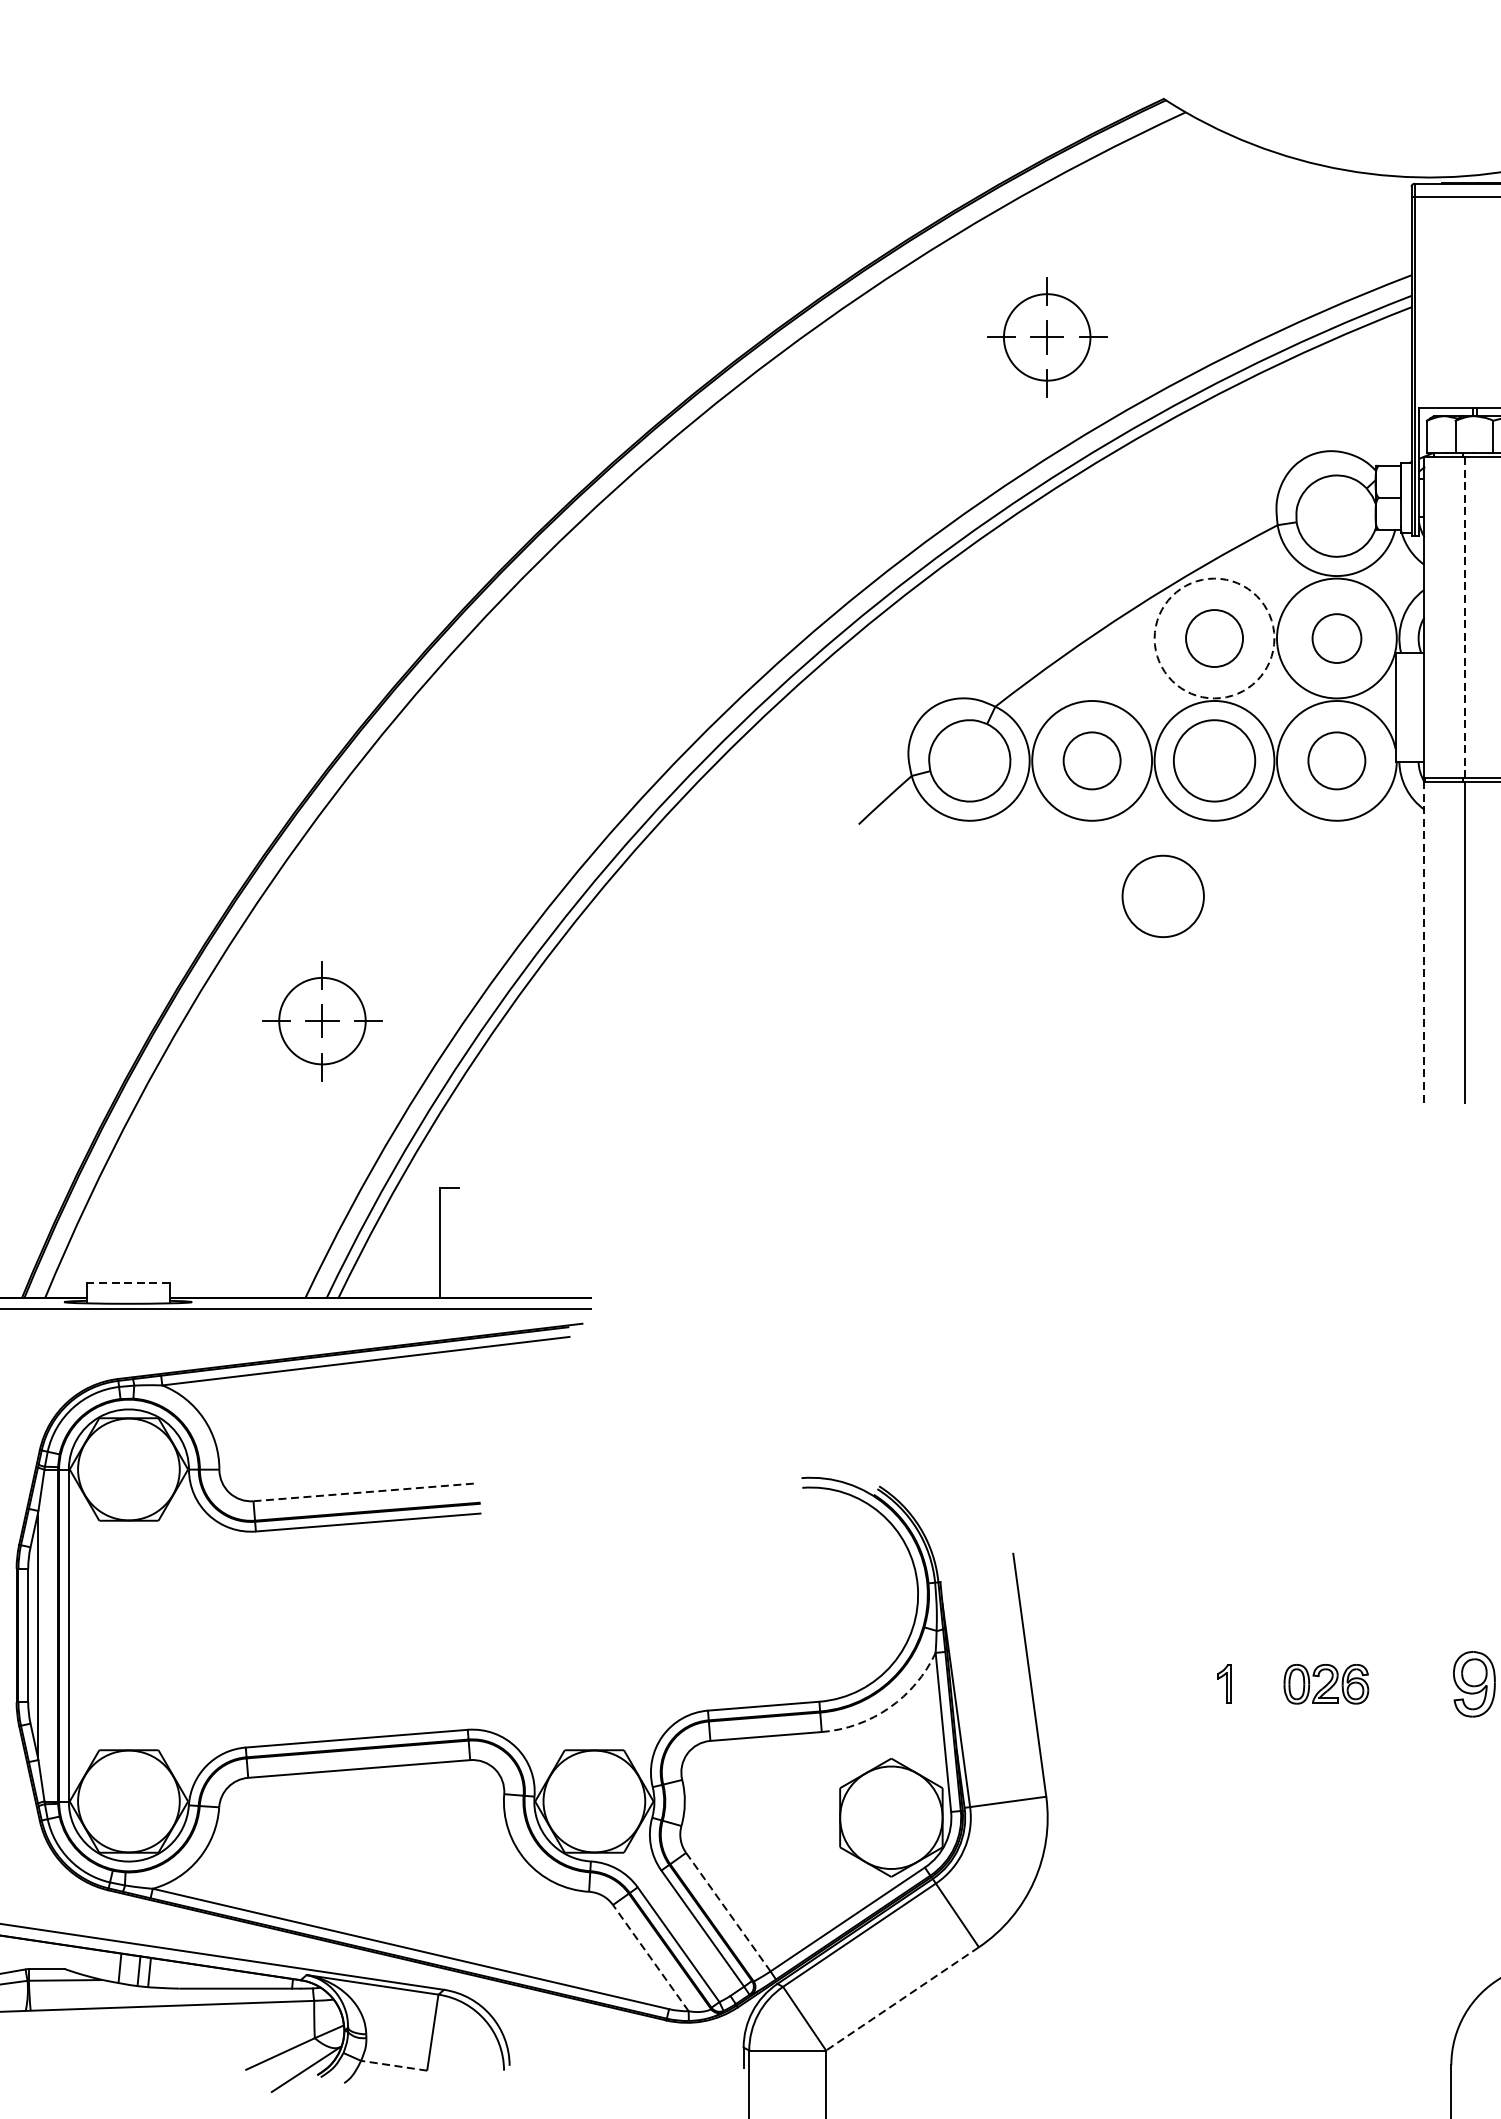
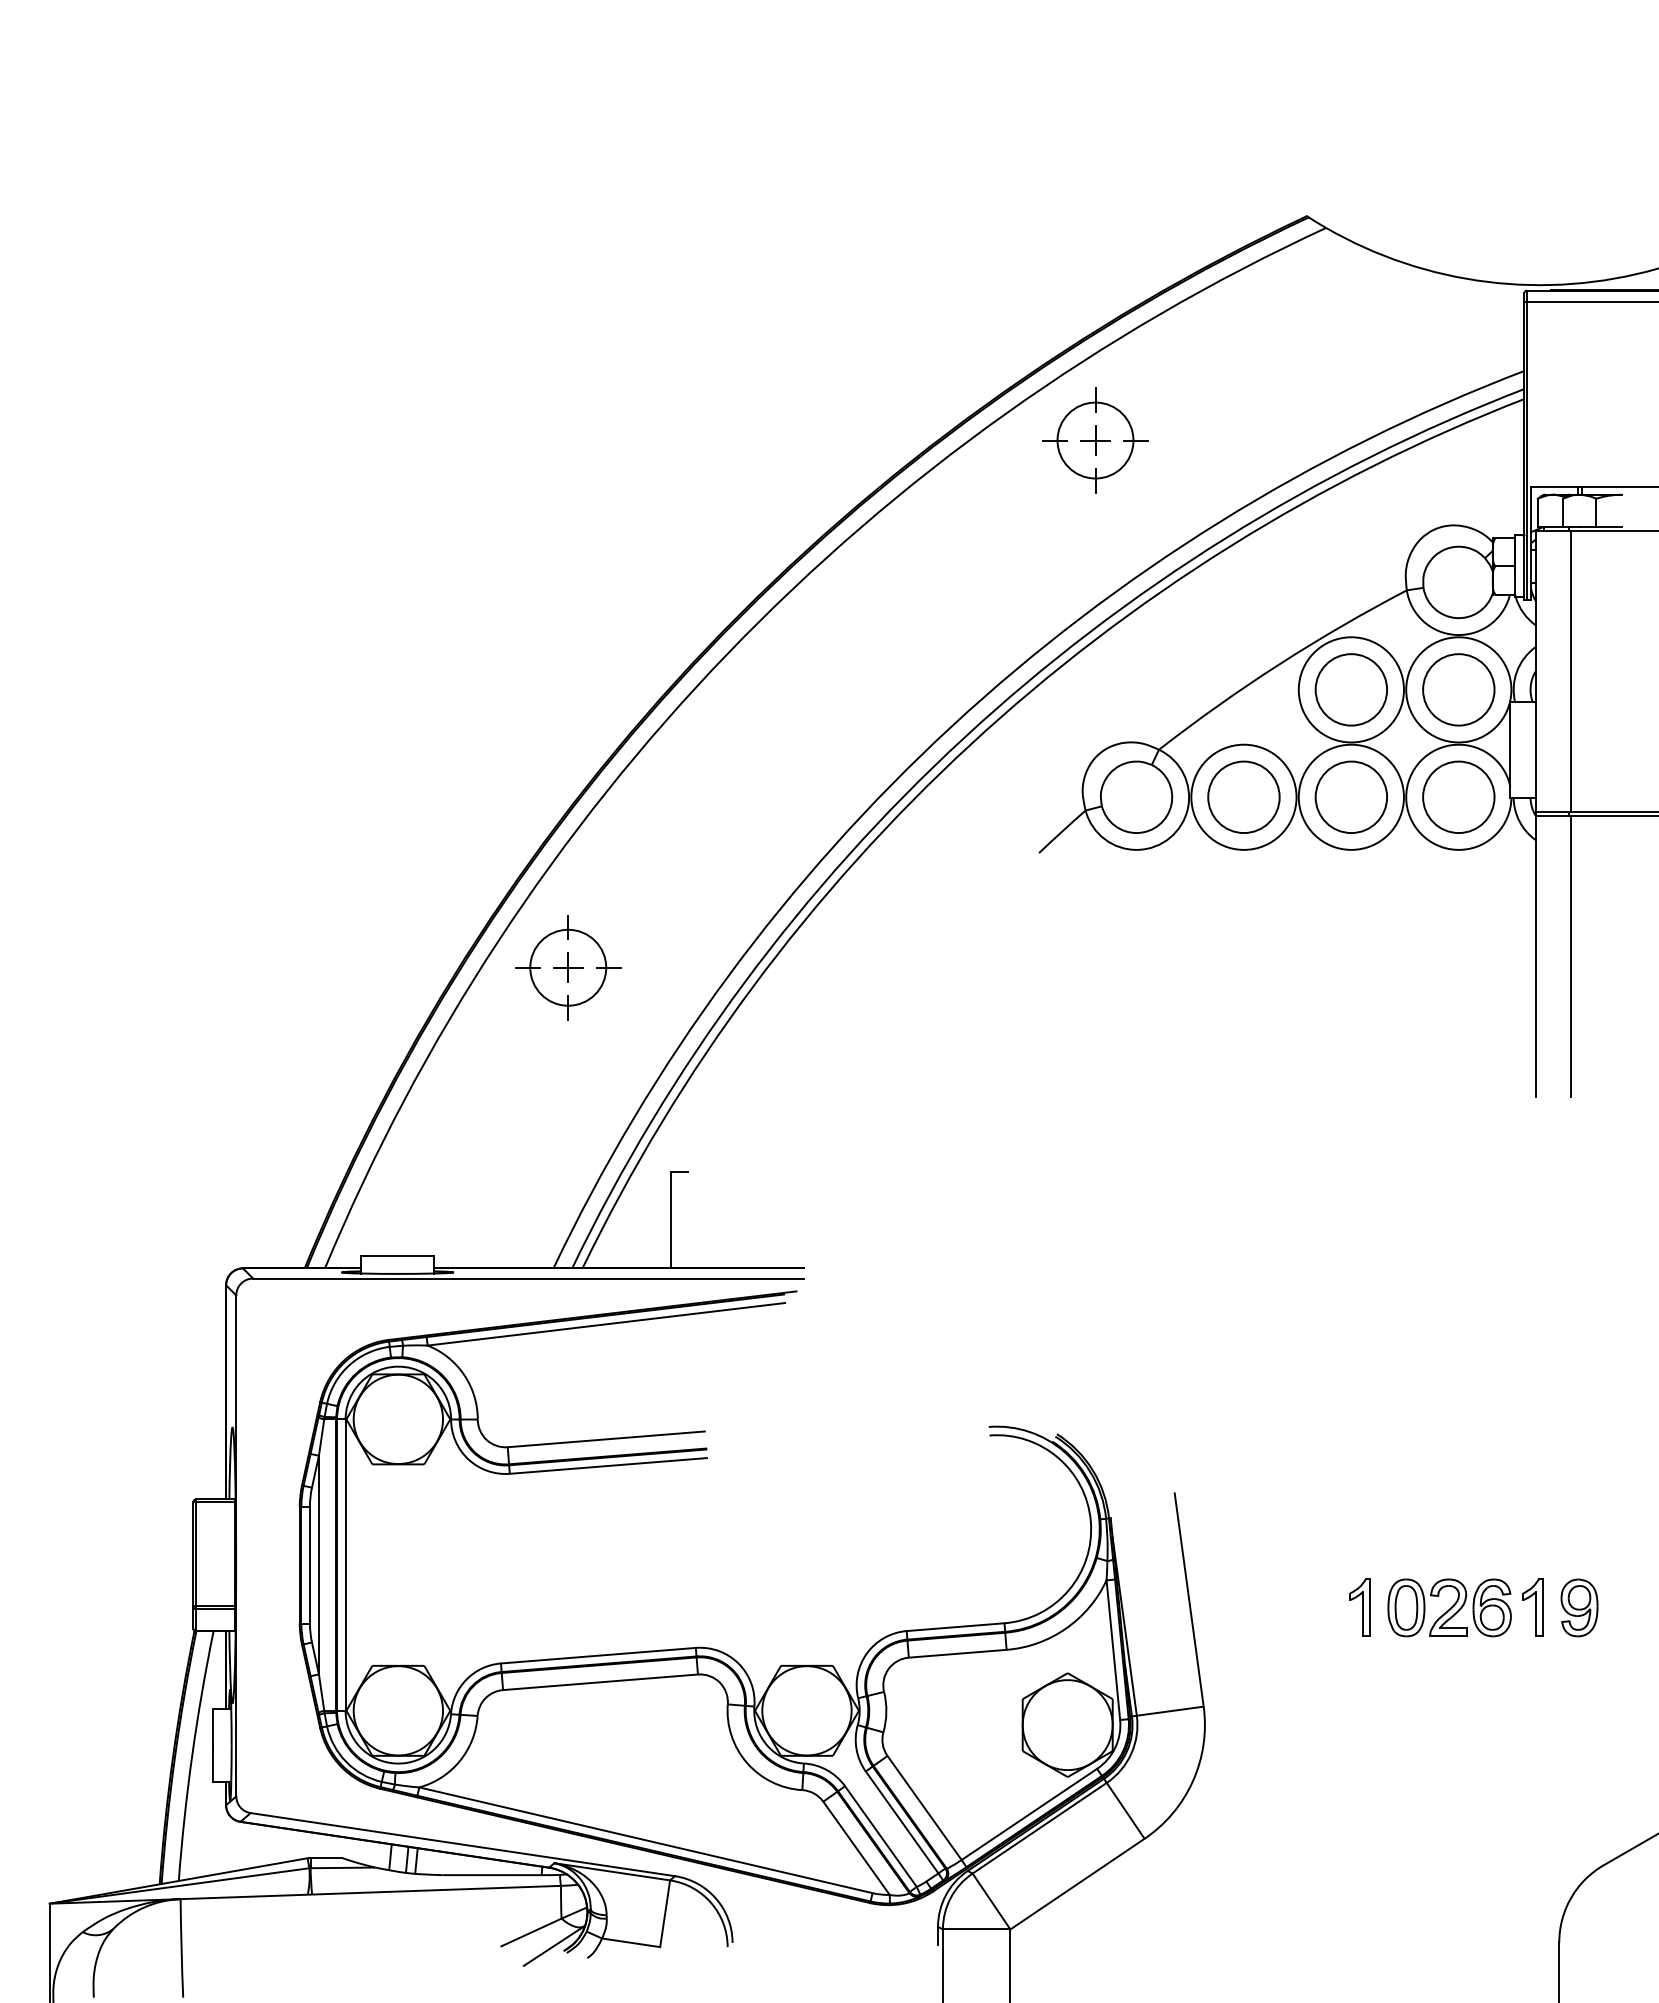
part: (1047, 337) -> (1095, 440), moved
line: (1465, 617) -> (1571, 671), dashed -> solid
circle: (1213, 638) -> (1350, 689), dashed -> solid
circle: (1214, 638) -> (1351, 689), size x1.43
circle: (1336, 638) -> (1458, 689), size x1.67
circle: (1091, 761) -> (1243, 797), size x1.43
circle: (1336, 761) -> (1458, 797), size x1.43
circle: (1162, 895) -> (1305, 915), removed
line: (1424, 942) -> (1535, 956), dashed -> solid
part: (322, 1020) -> (568, 967), moved
line: (127, 1282) -> (397, 1255), dashed -> solid
line: (366, 1492) -> (606, 1439), dashed -> solid
part: (1223, 1683) -> (1359, 1607), size x1.67
part: (1326, 1683) -> (1449, 1607), size x1.67
part: (1420, 1683) -> (1532, 1607), added
arc: (888, 1707) -> (1065, 1628), dashed -> solid
line: (728, 1912) -> (924, 1808), dashed -> solid
line: (650, 1957) -> (856, 1847), dashed -> solid
line: (902, 1999) -> (1077, 1884), dashed -> solid
line: (393, 2065) -> (630, 1942), dashed -> solid

